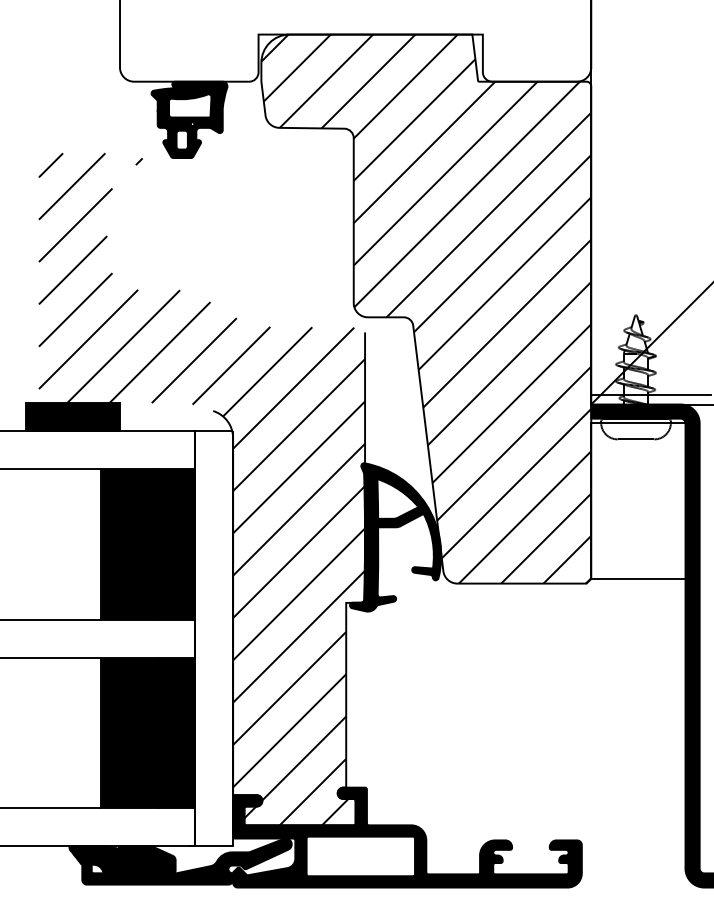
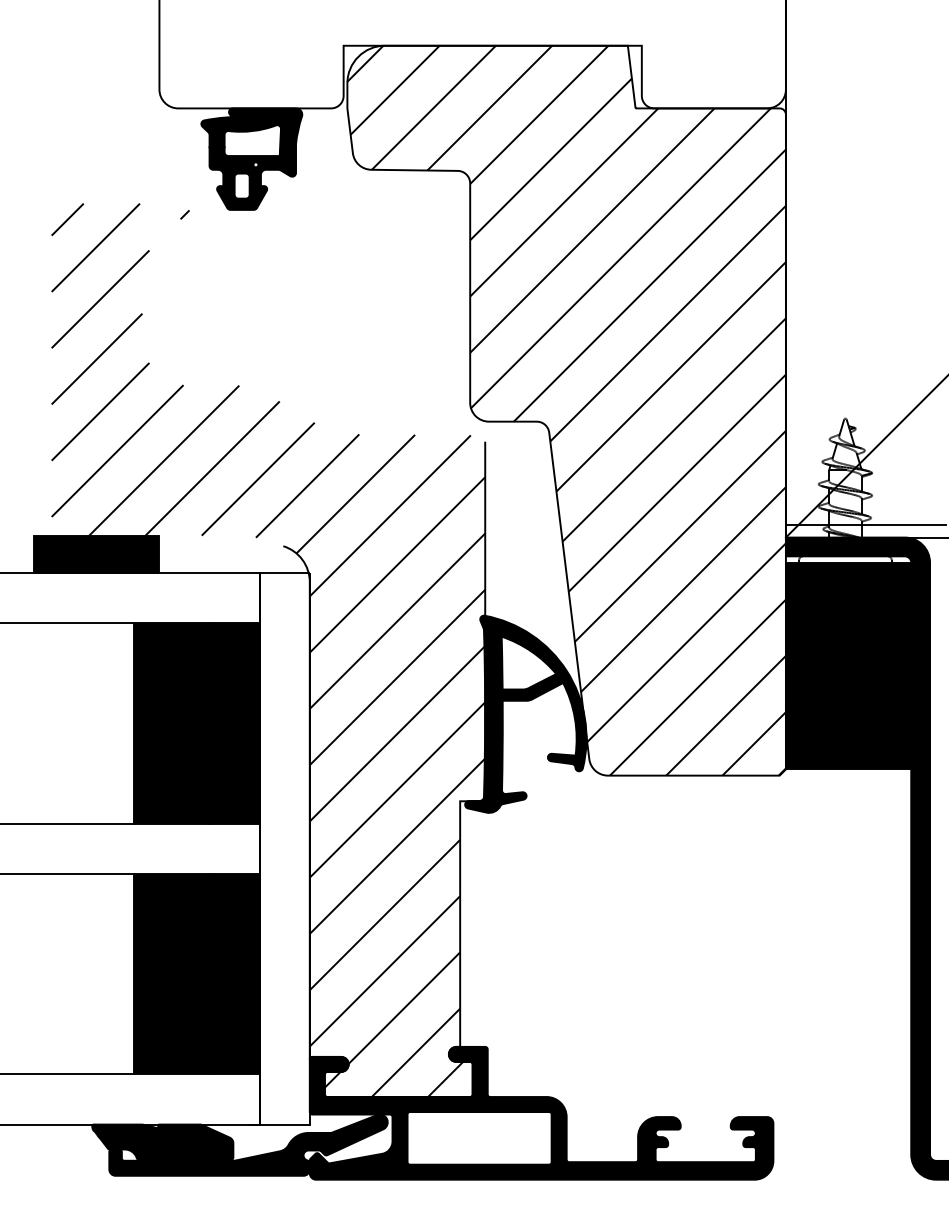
fill: (638, 500) -> (848, 665), added

